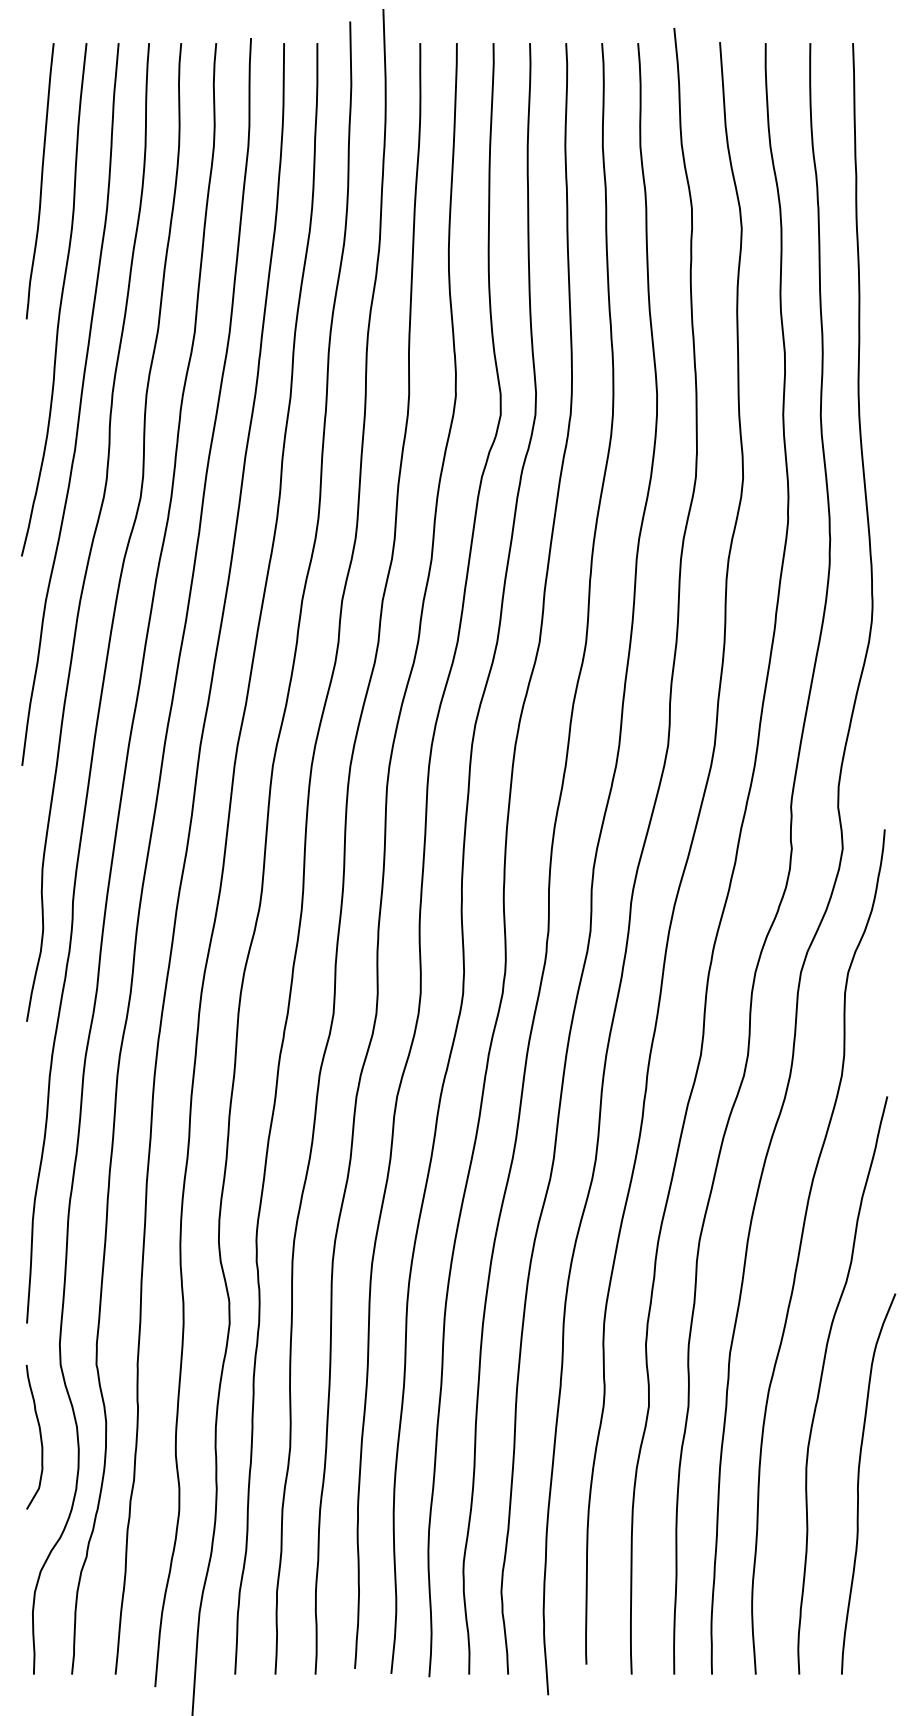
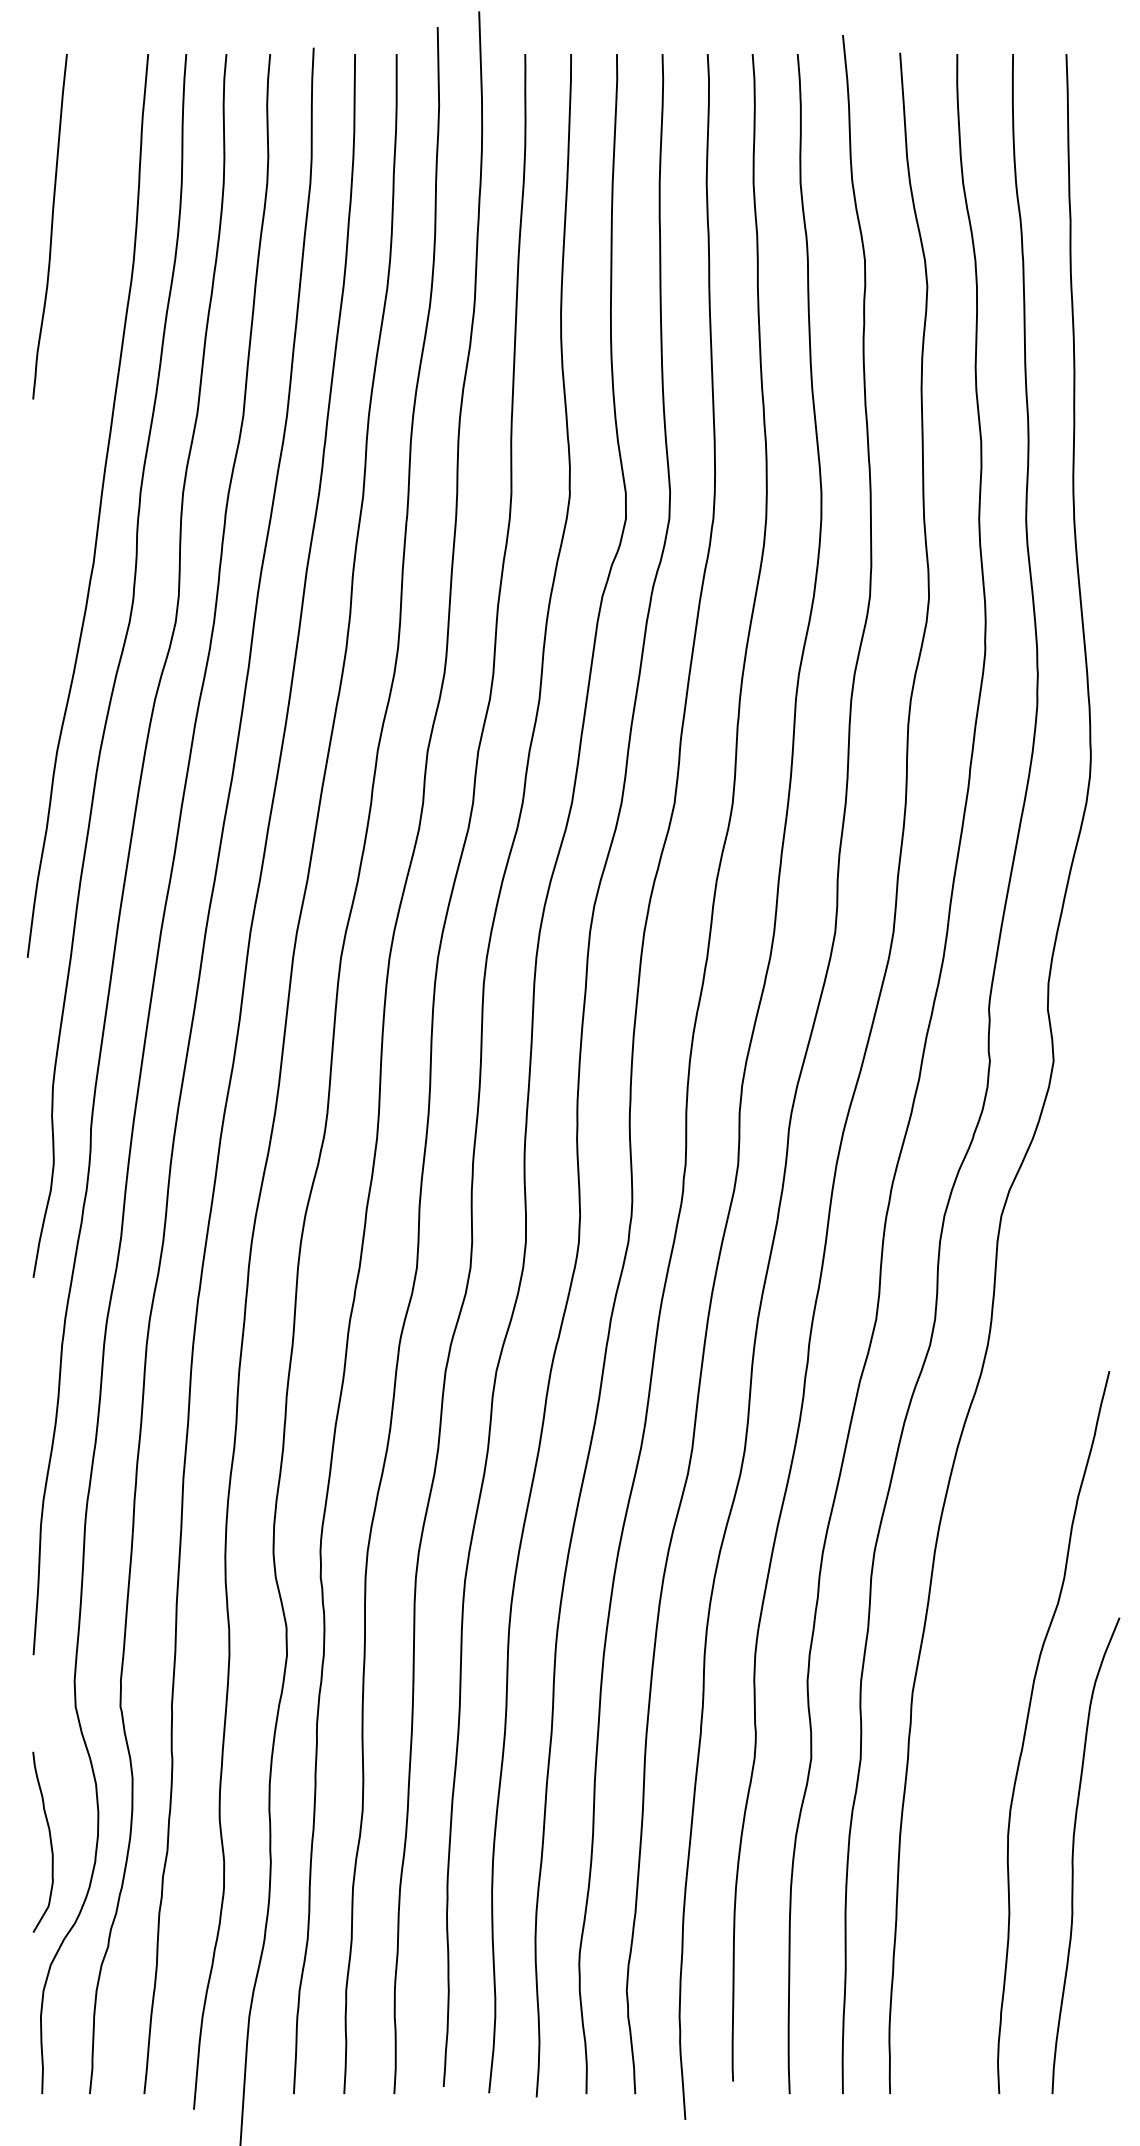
curve: (60, 299) -> (75, 374), removed
curve: (801, 1246) -> (1002, 1558), removed
curve: (39, 1435) -> (49, 1840), moved

